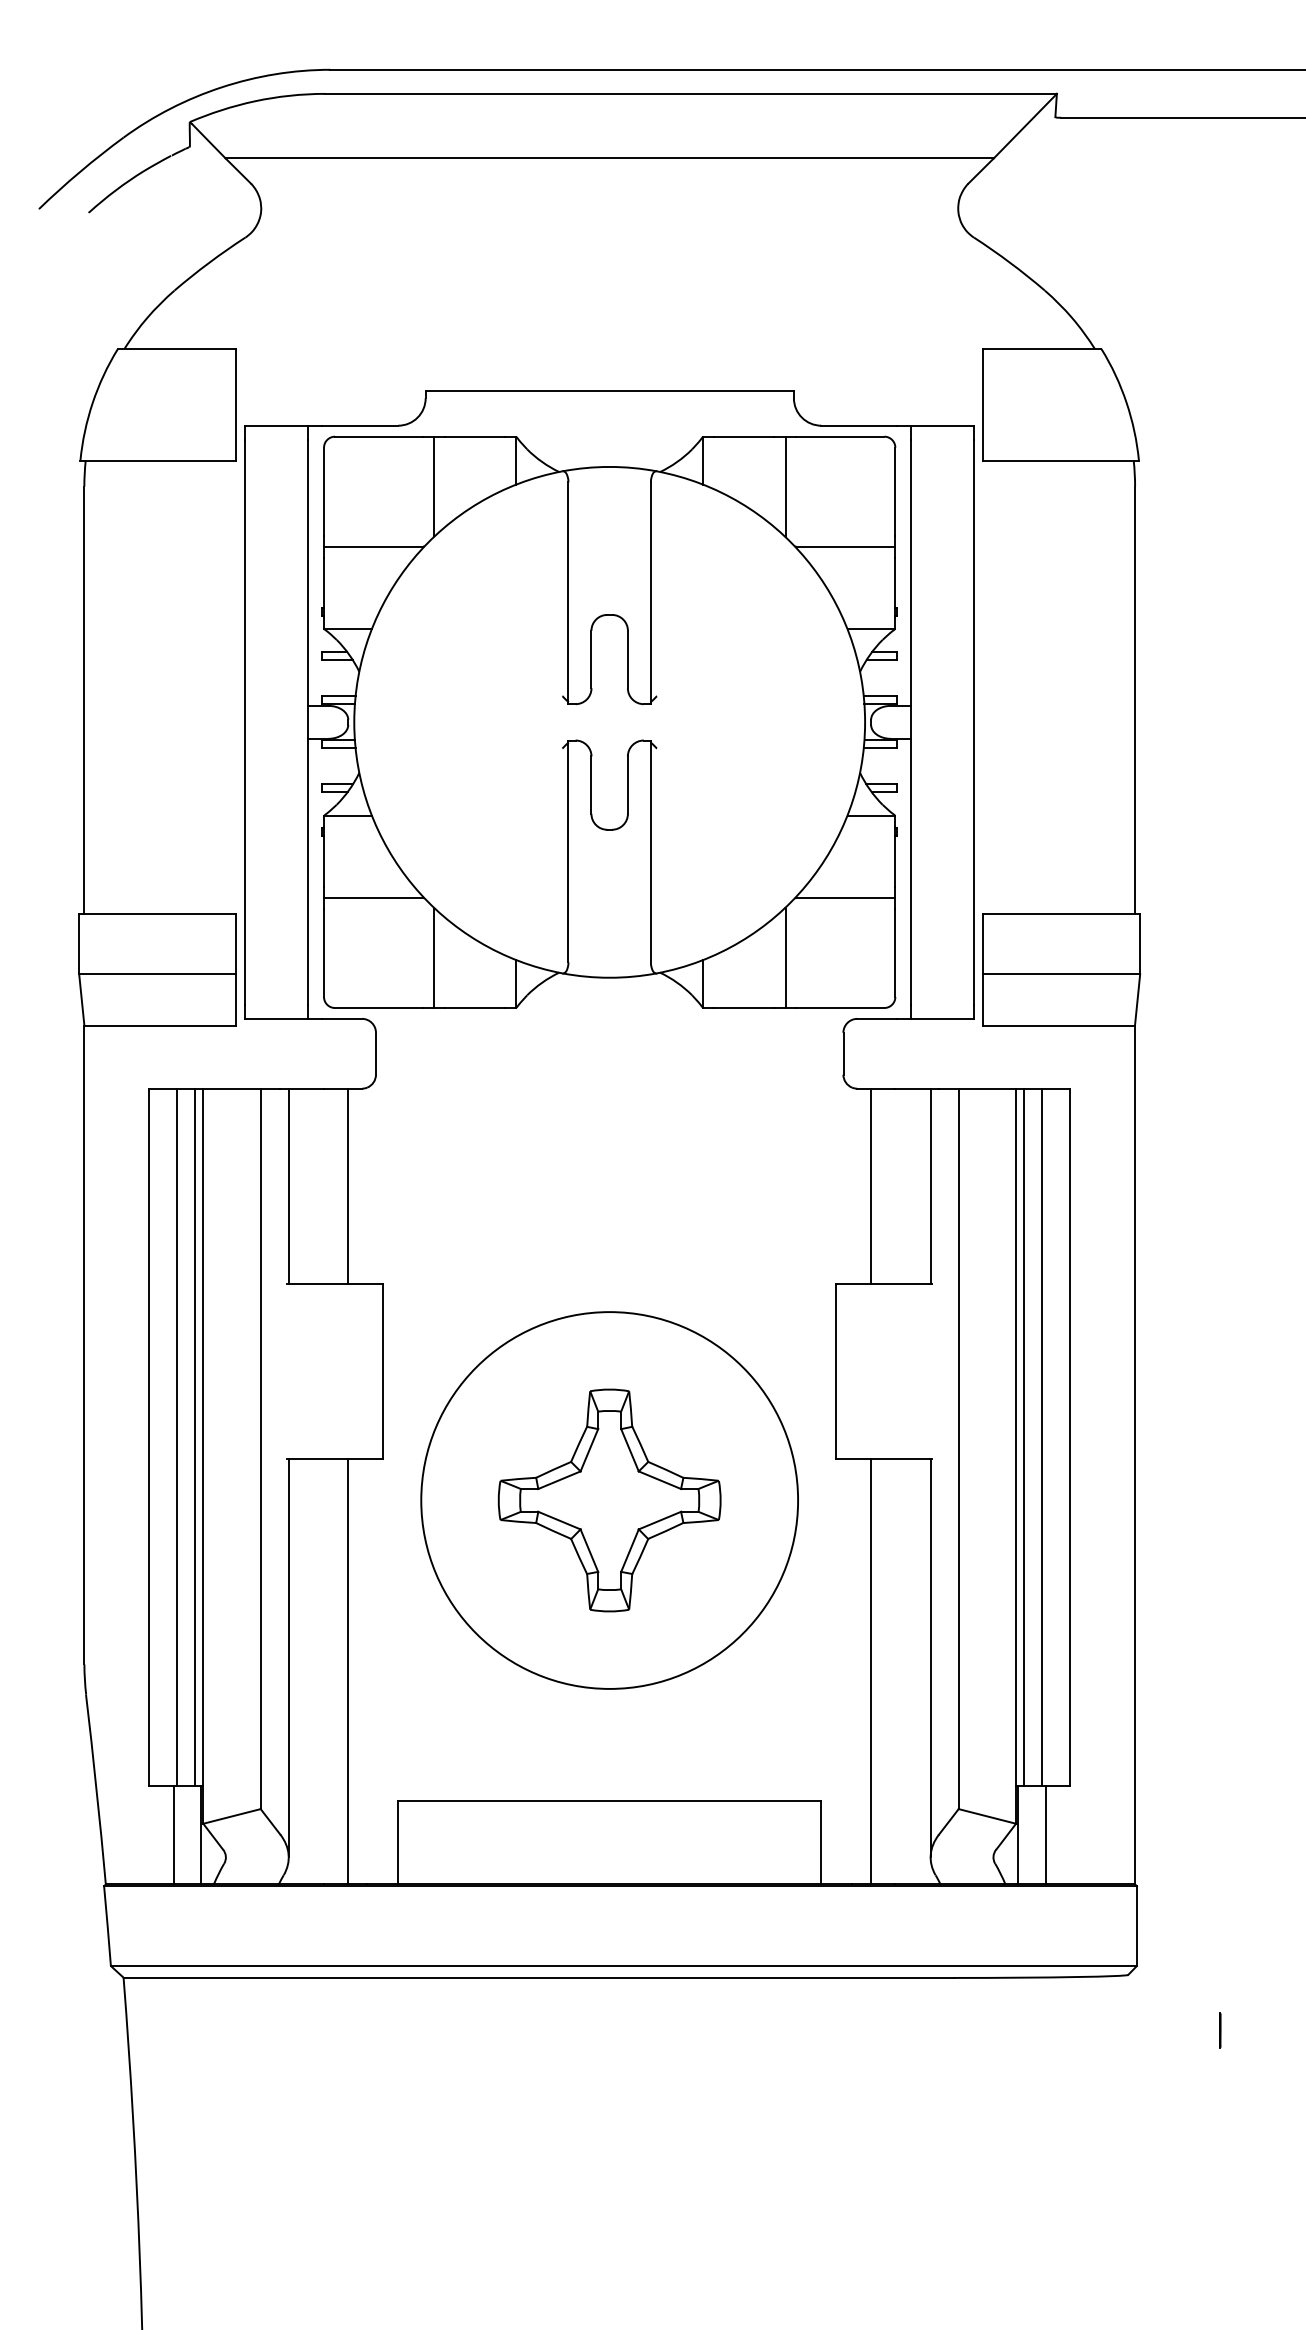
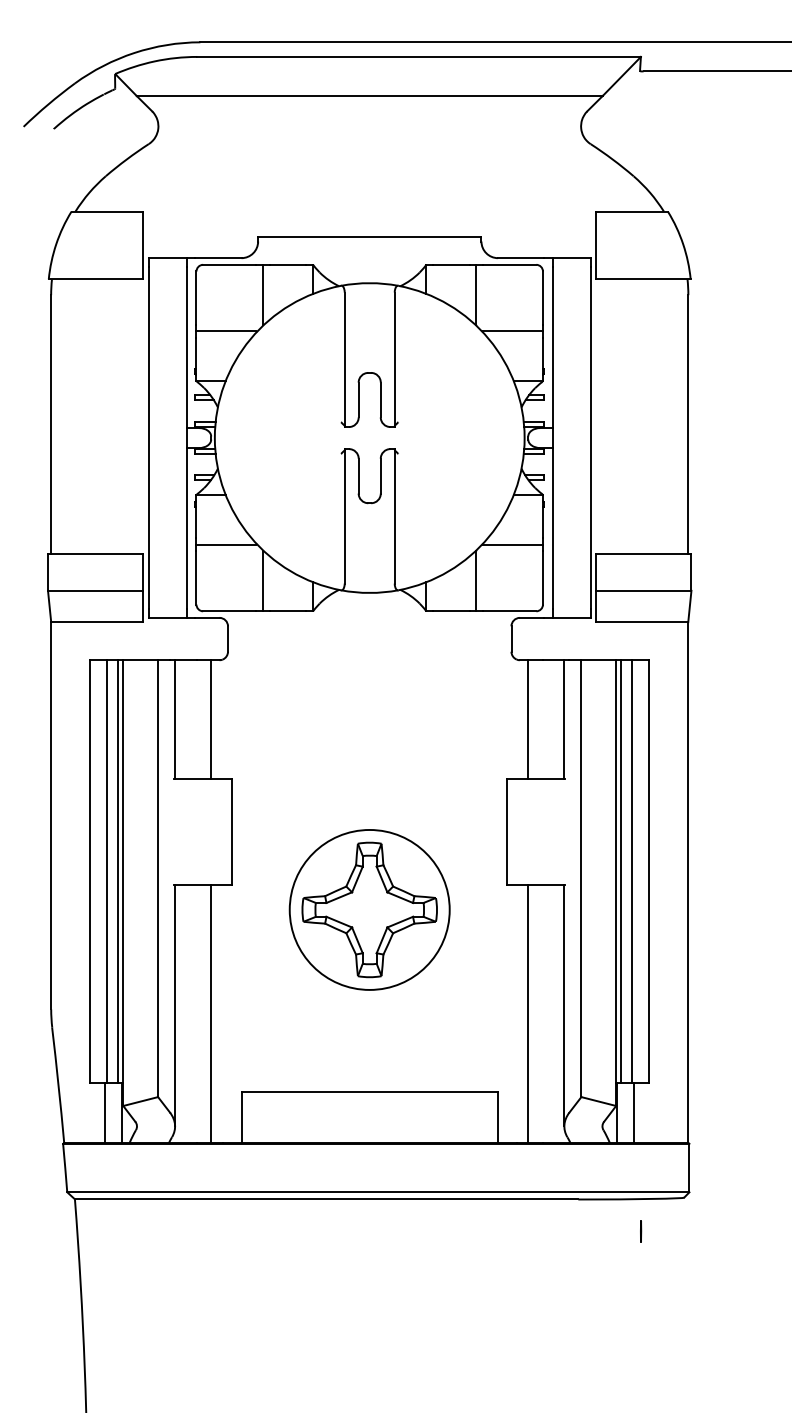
circle: (609, 1499) -> (369, 909), size x0.7
line: (1221, 2030) -> (641, 1231), moved

